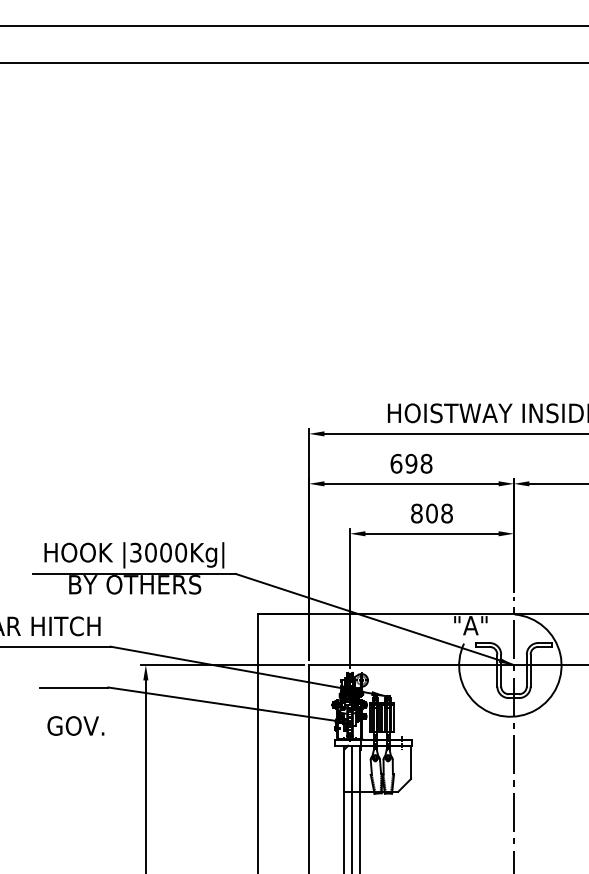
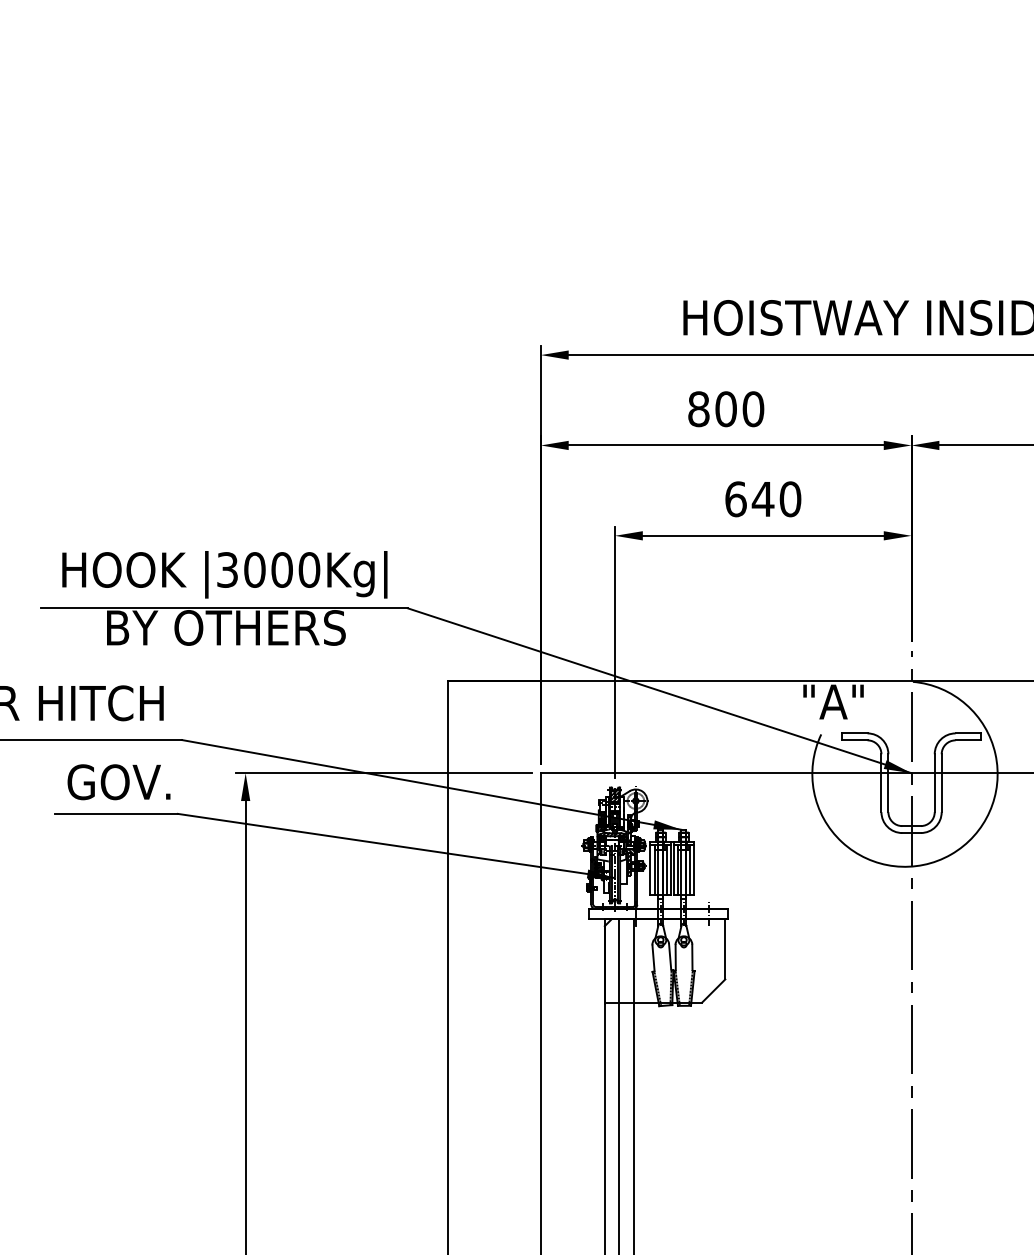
text: (411, 463) -> (726, 408), 698 -> 800
text: (431, 513) -> (762, 499), 808 -> 640
text: (75, 725) -> (118, 781), moved

